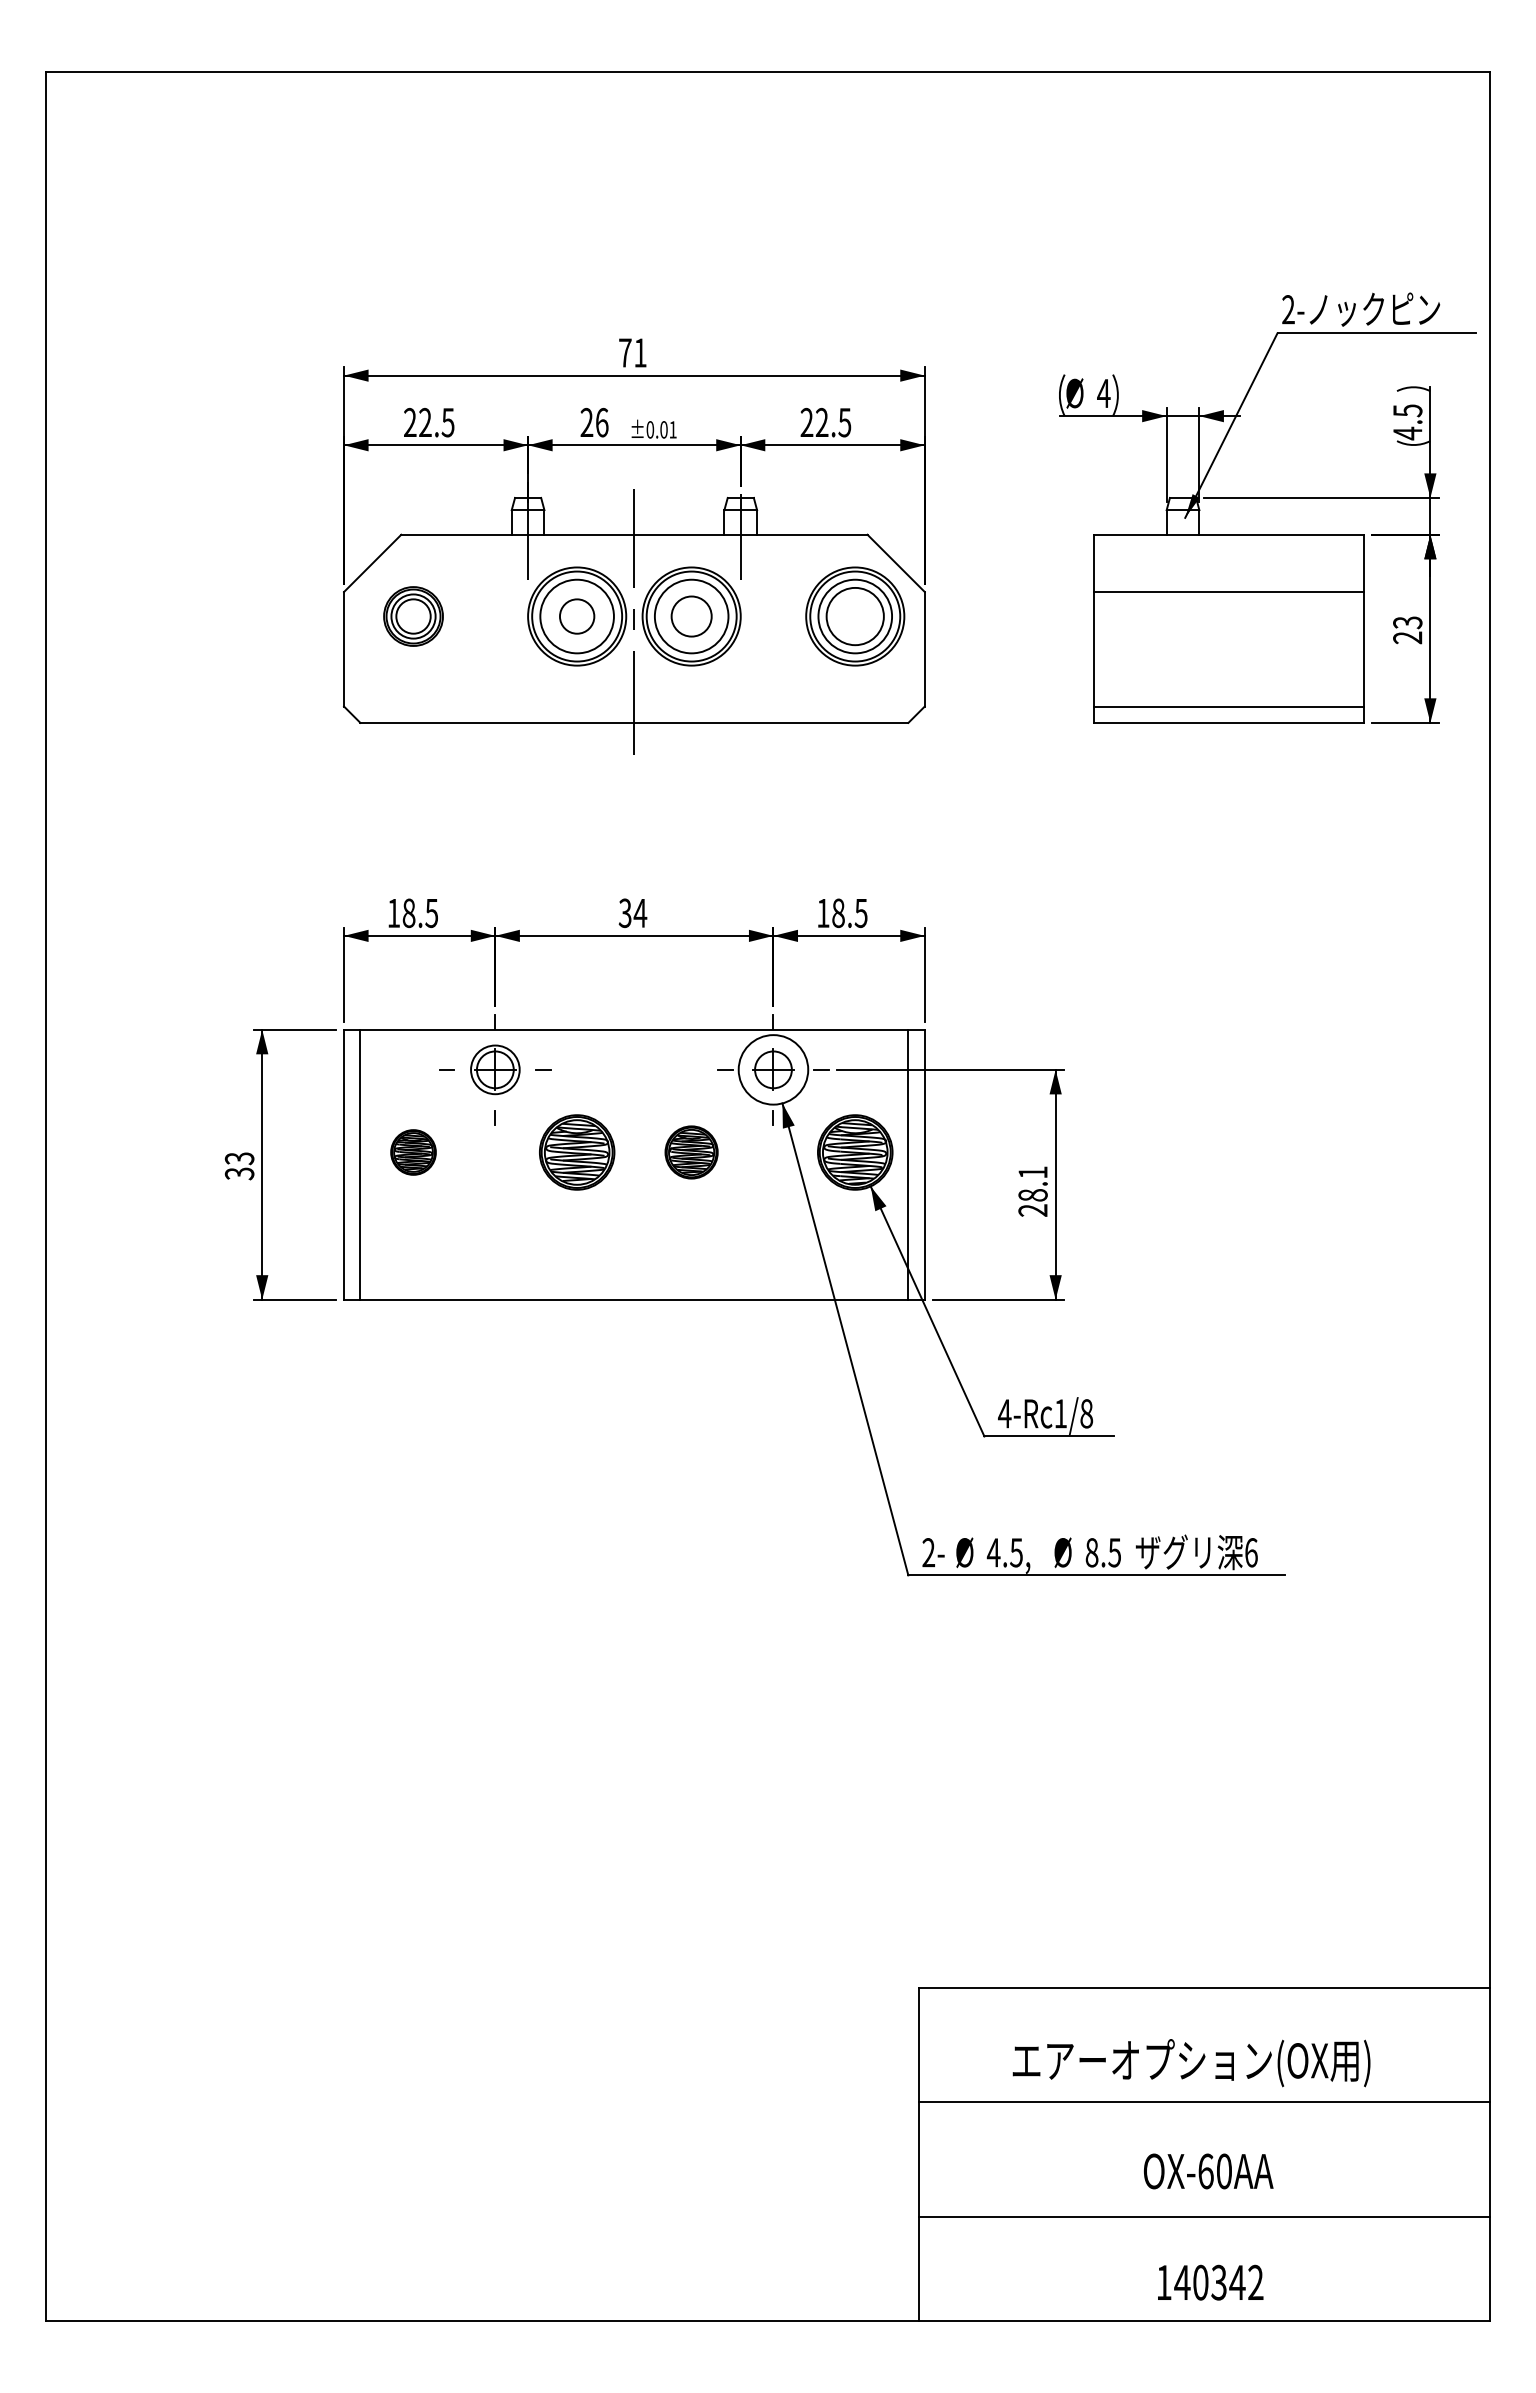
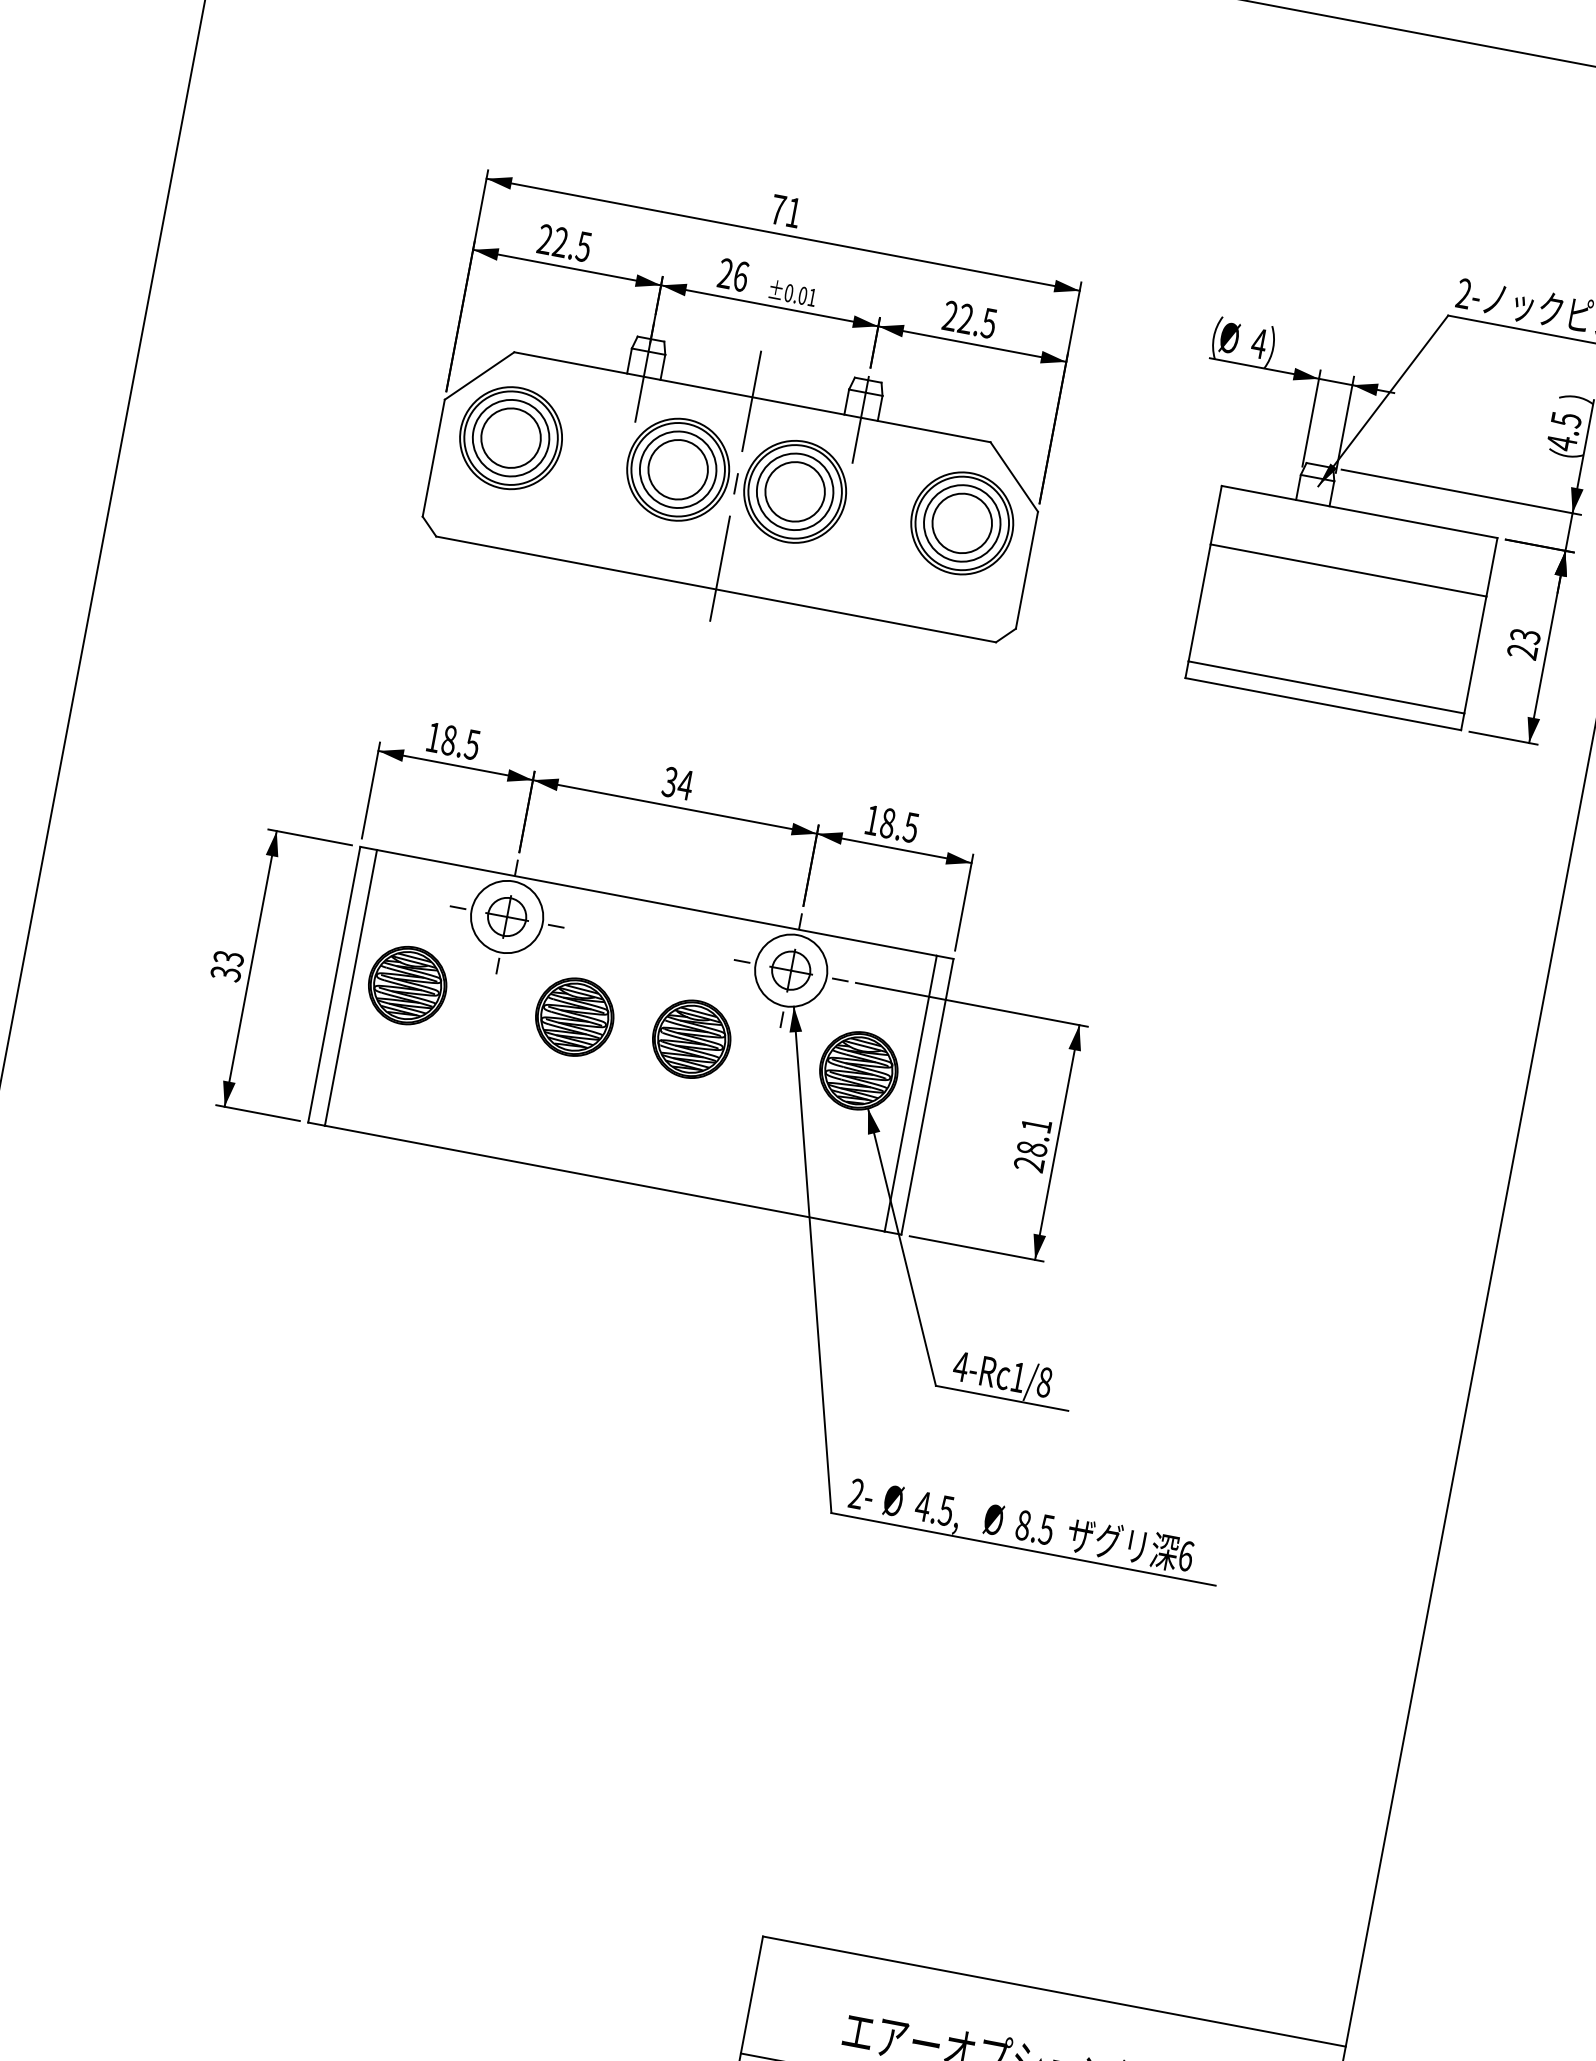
part: (413, 616) -> (511, 438), size x1.67
circle: (576, 616) -> (677, 469), size x1.67
circle: (691, 616) -> (794, 491), size x1.43
circle: (495, 1069) -> (507, 916), size x1.43
part: (413, 1152) -> (407, 985), size x1.67
part: (691, 1152) -> (691, 1039), size x1.43

